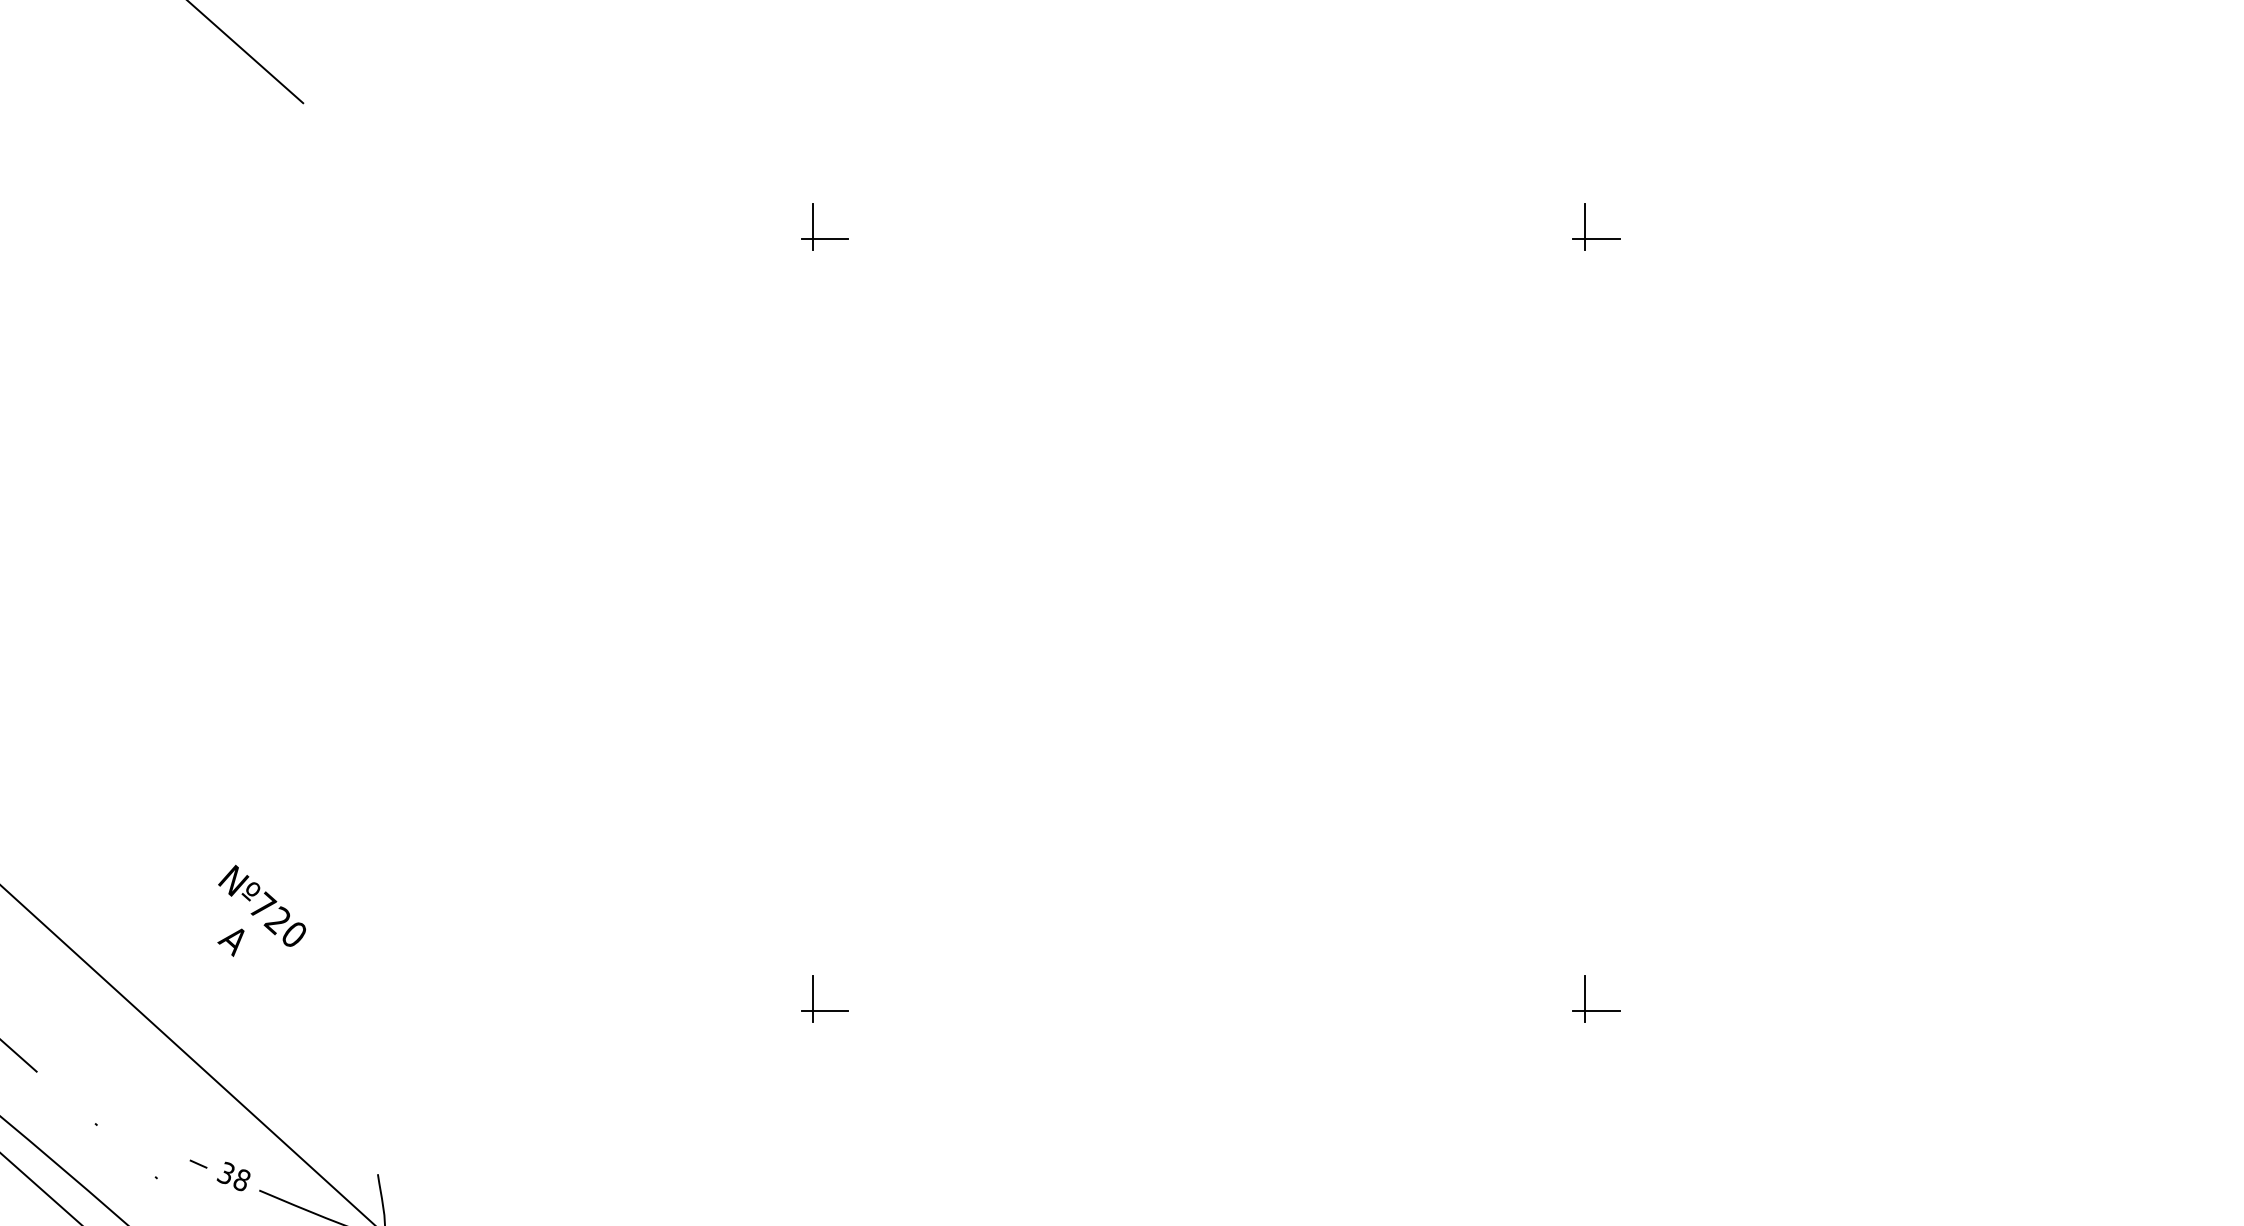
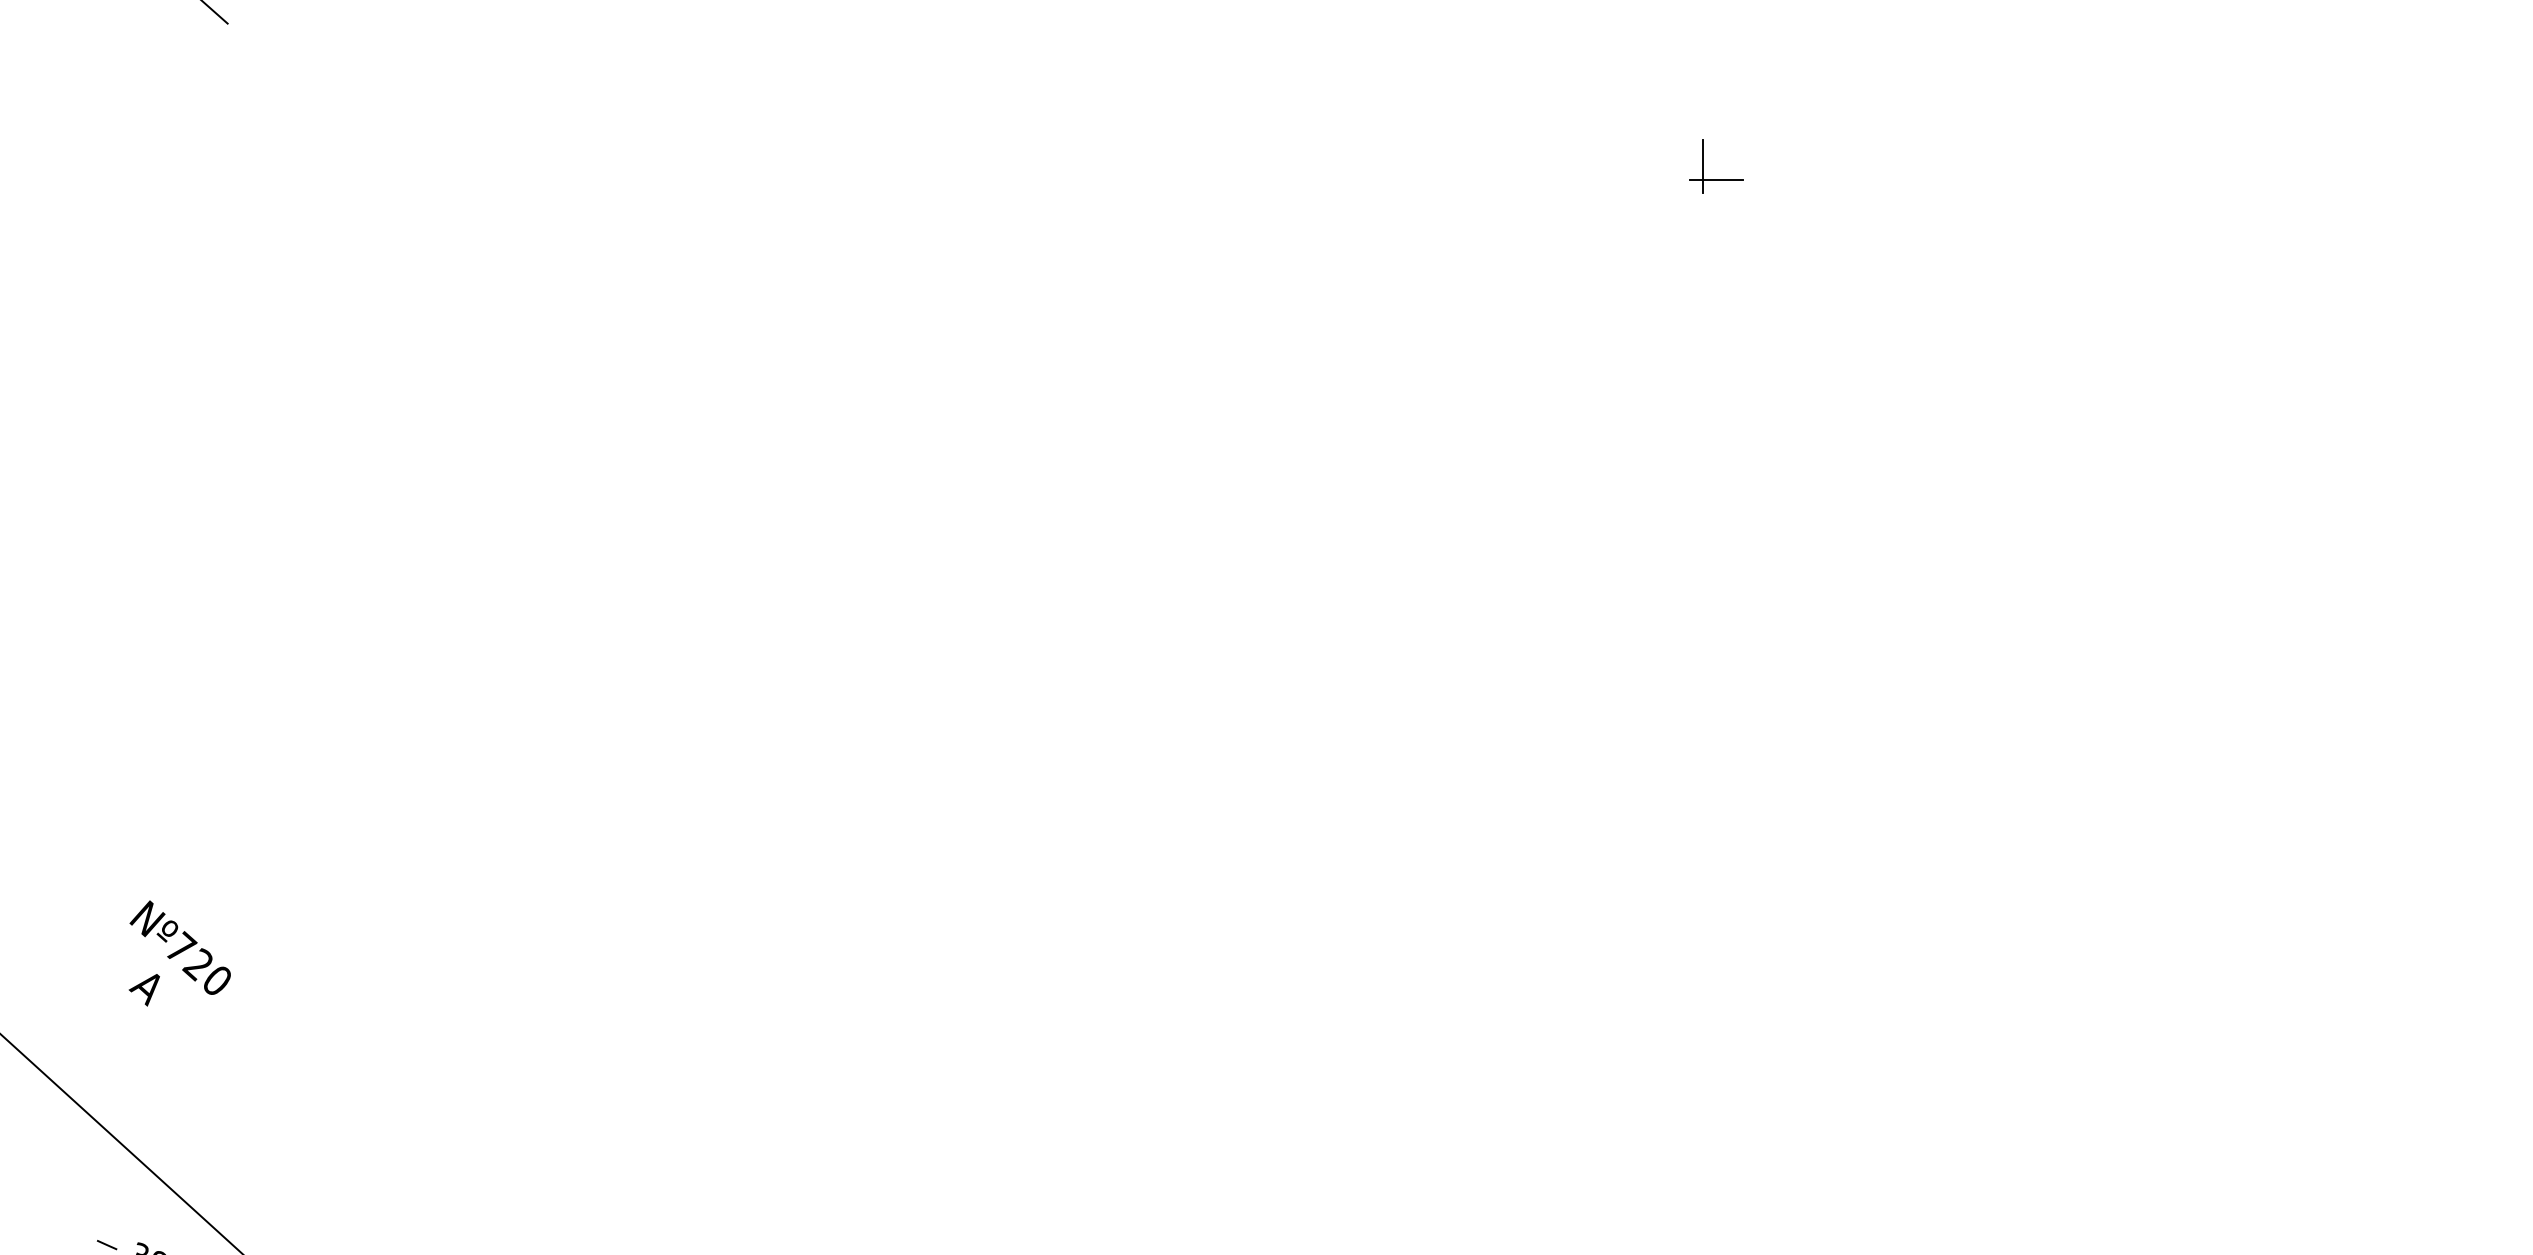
part: (813, 226) -> (815, 165), removed
part: (813, 998) -> (815, 1054), removed
part: (1585, 998) -> (1703, 1054), removed

